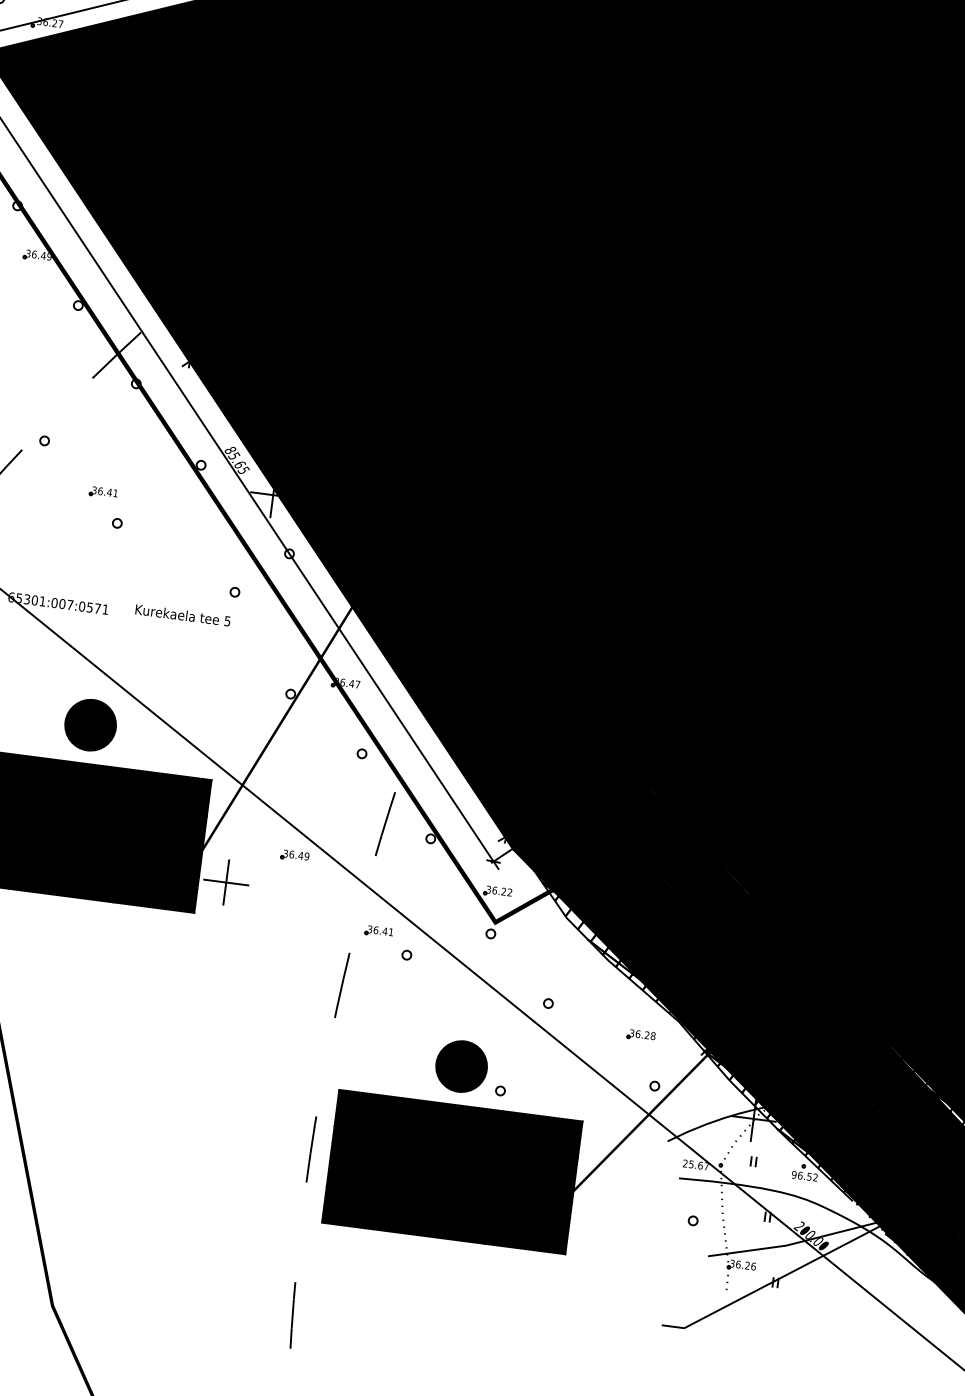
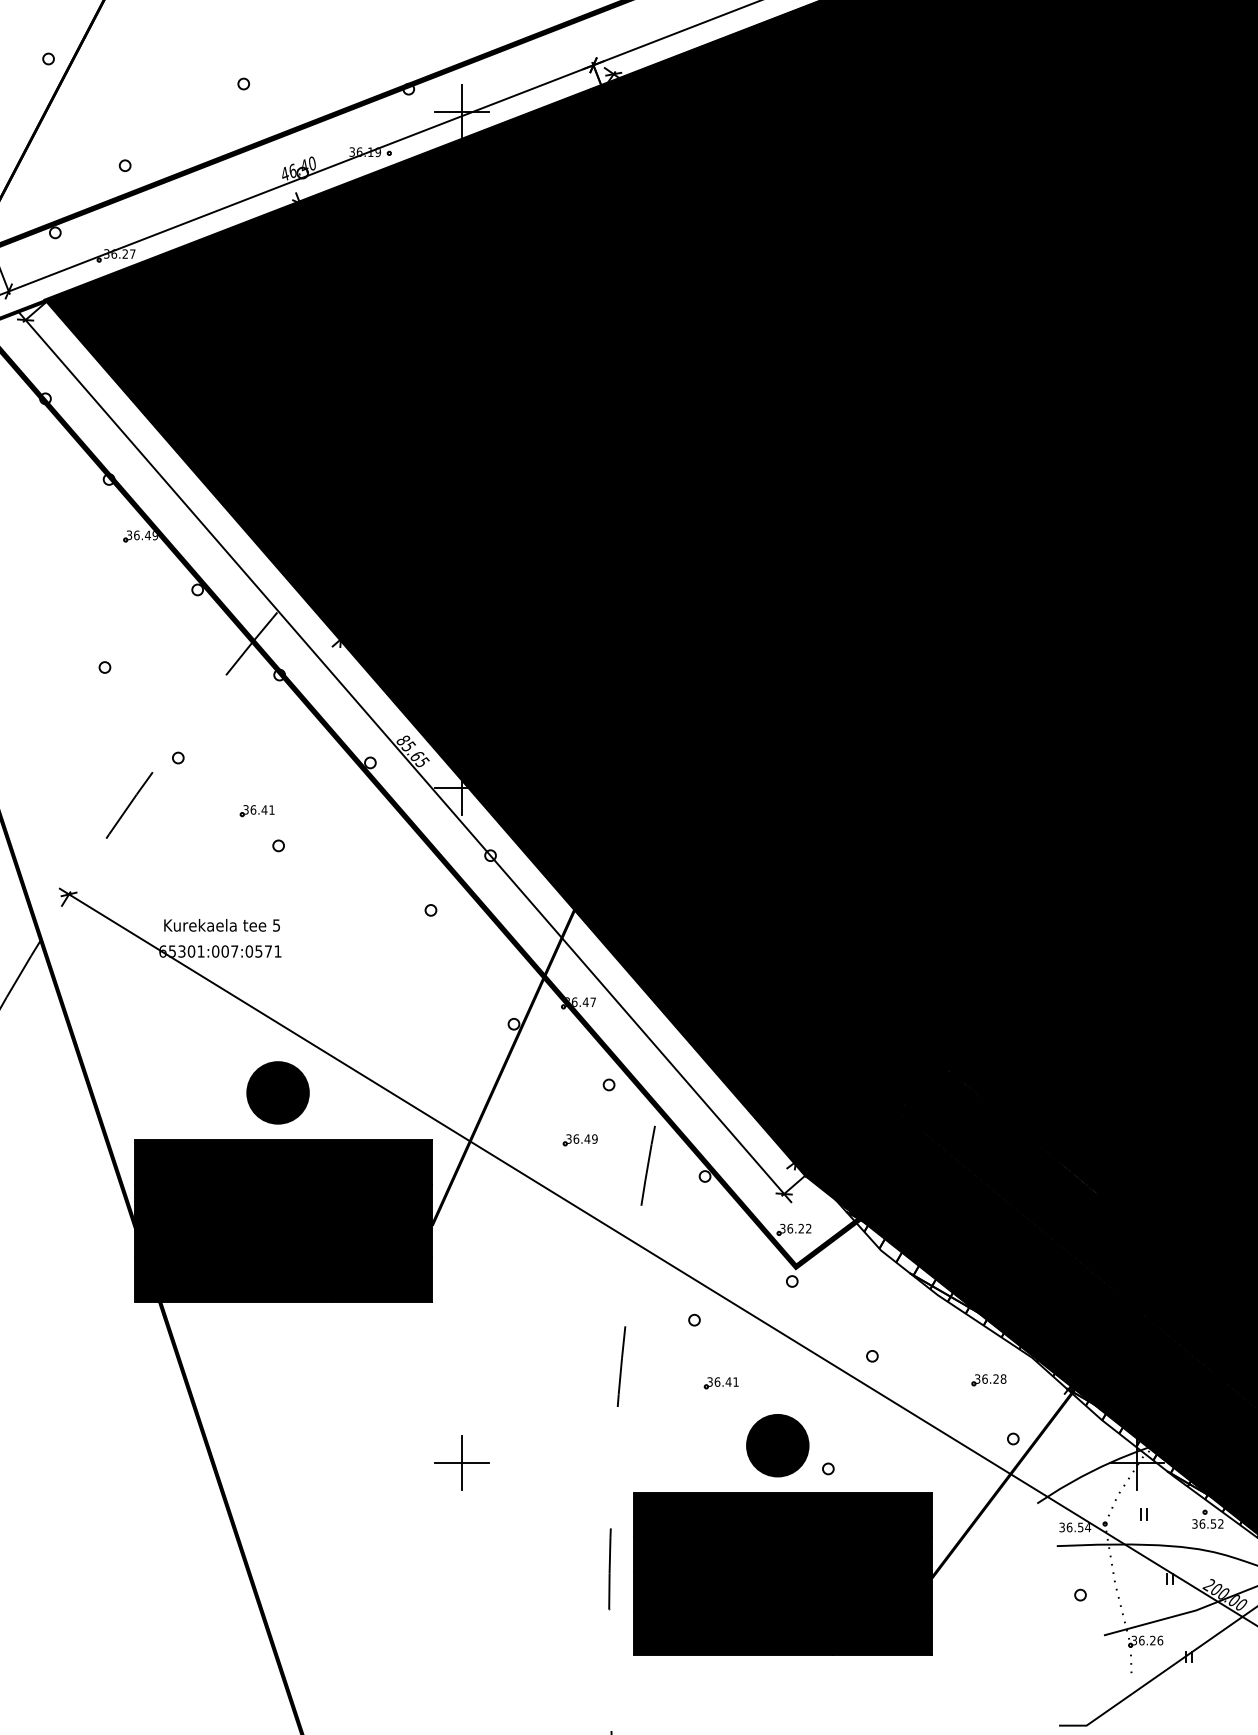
text: (182, 615) -> (221, 925), moved
part: (294, 856) -> (579, 1140), moved
part: (226, 882) -> (461, 1462), moved
part: (378, 931) -> (720, 1383), moved
text: (696, 1165) -> (1075, 1527), 25.67 -> 36.54
text: (793, 1174) -> (1194, 1523), 96.52 -> 36.52

